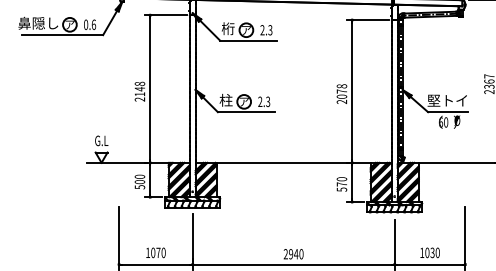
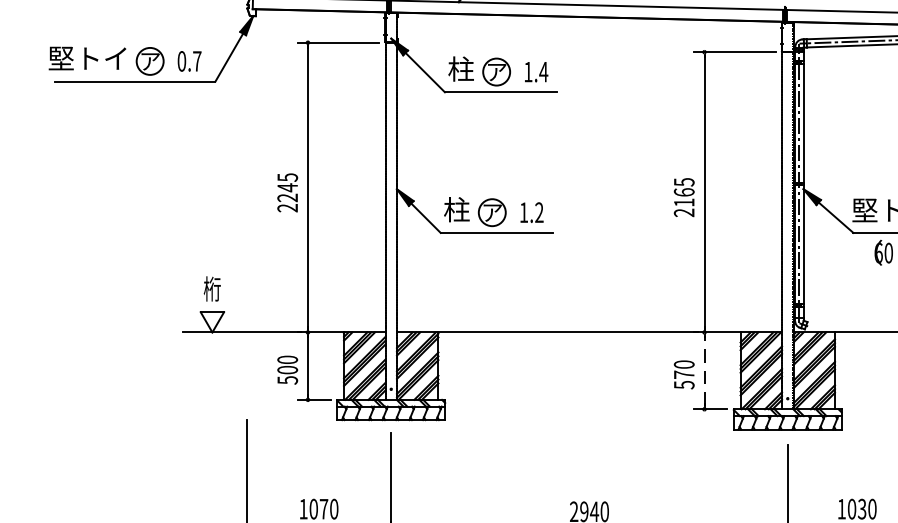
text: (38, 22) -> (88, 56), 鼻隠し -> 堅トイ
text: (93, 24) -> (196, 60), 0.6 -> 0.7
text: (228, 28) -> (461, 68), 桁 -> 柱
text: (266, 30) -> (536, 72), 2.3 -> 1.4
text: (139, 88) -> (286, 186), 2148 -> 2245
text: (341, 91) -> (683, 192), 2078 -> 2165
text: (264, 101) -> (532, 211), 2.3 -> 1.2
text: (101, 140) -> (212, 288), G.L -> 桁
line: (352, 182) -> (704, 370), solid -> dashed

